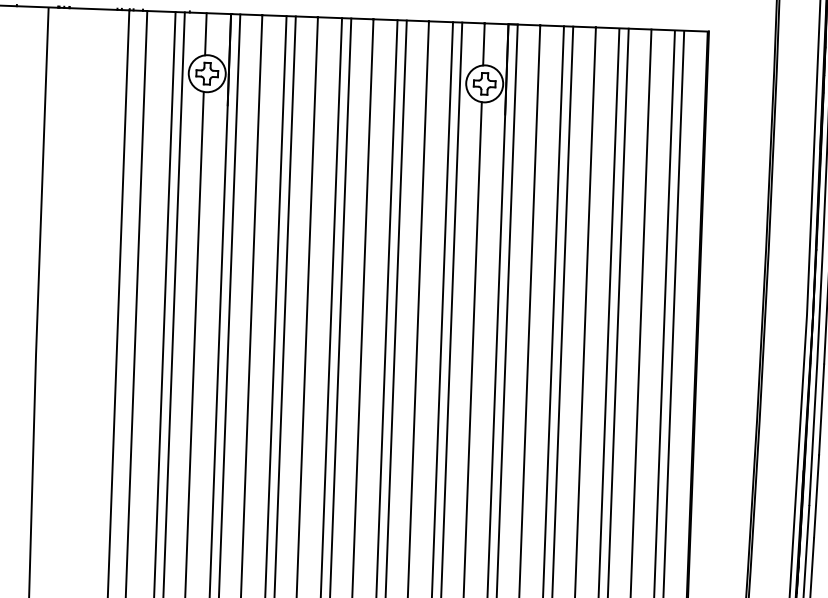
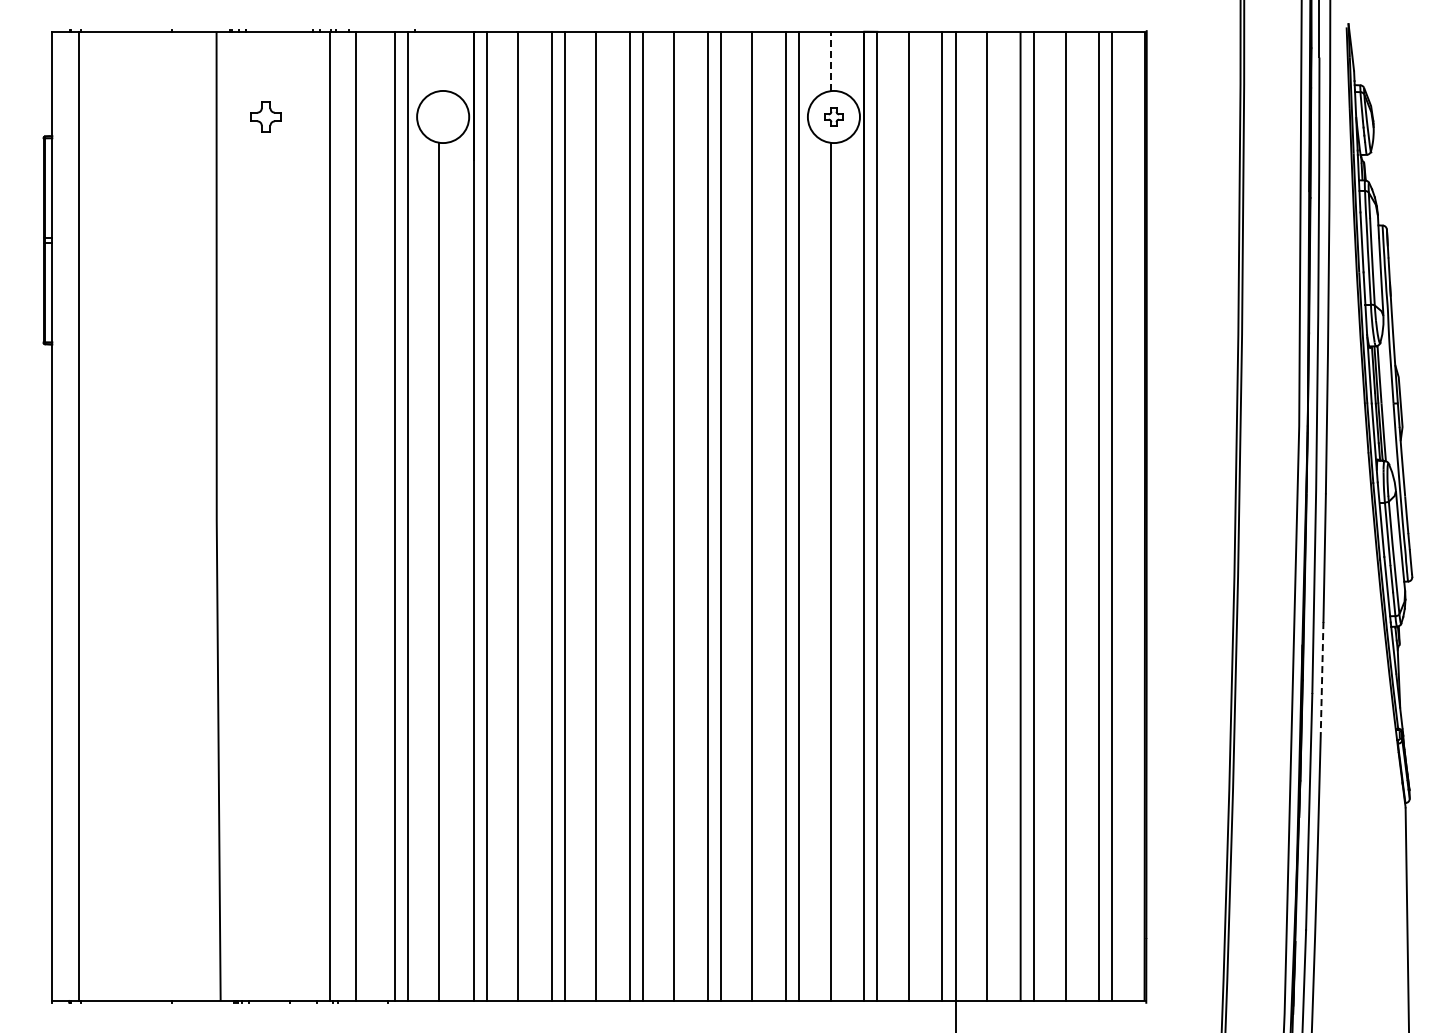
line: (206, 34) -> (439, 61), removed
line: (483, 44) -> (830, 61), solid -> dashed
part: (206, 73) -> (265, 116), moved
part: (484, 83) -> (833, 116), size x0.6
line: (816, 496) -> (1322, 680), solid -> dashed

